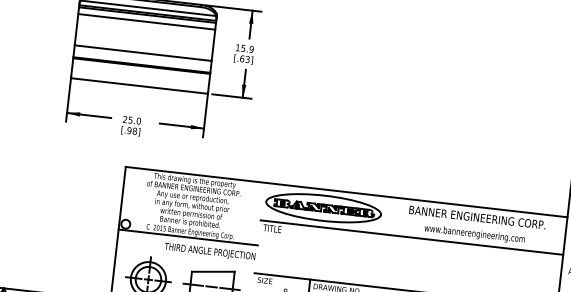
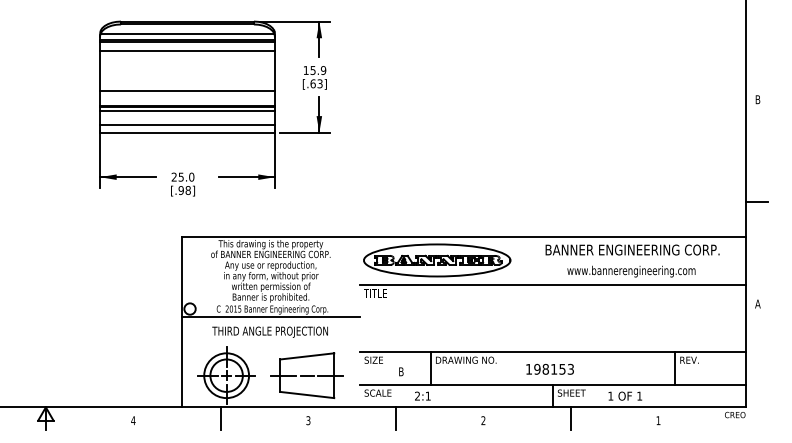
line: (141, 69) -> (187, 111), added
line: (140, 80) -> (187, 125), added
text: (209, 251) -> (269, 331), moved

